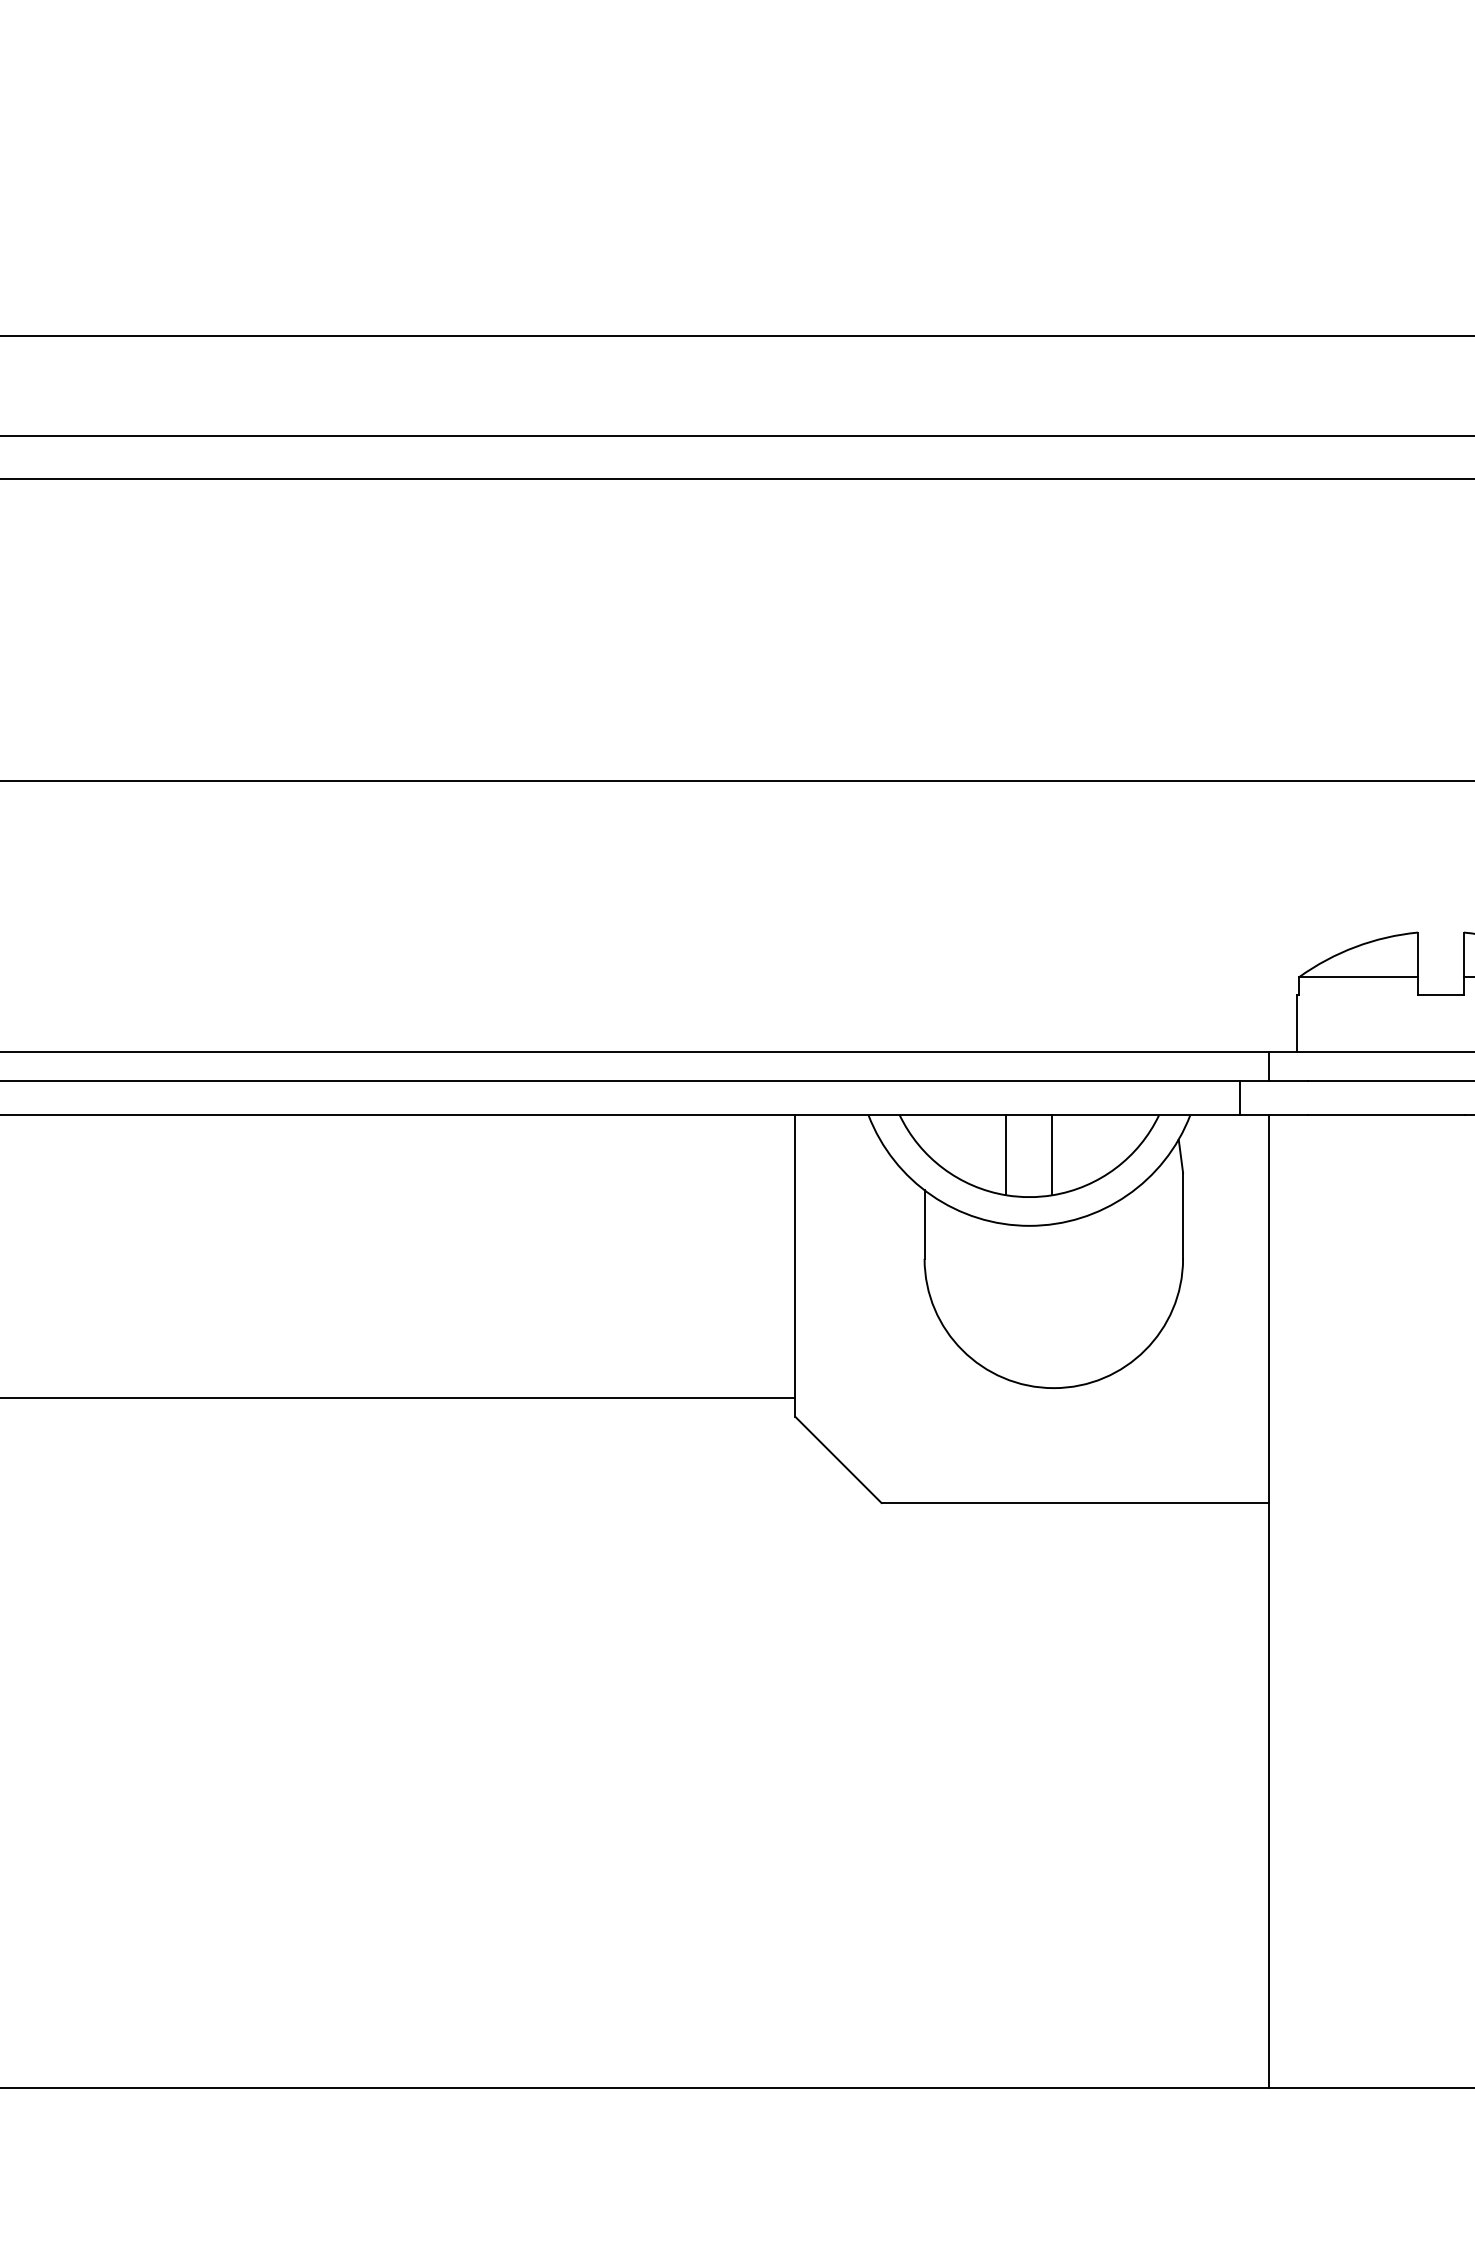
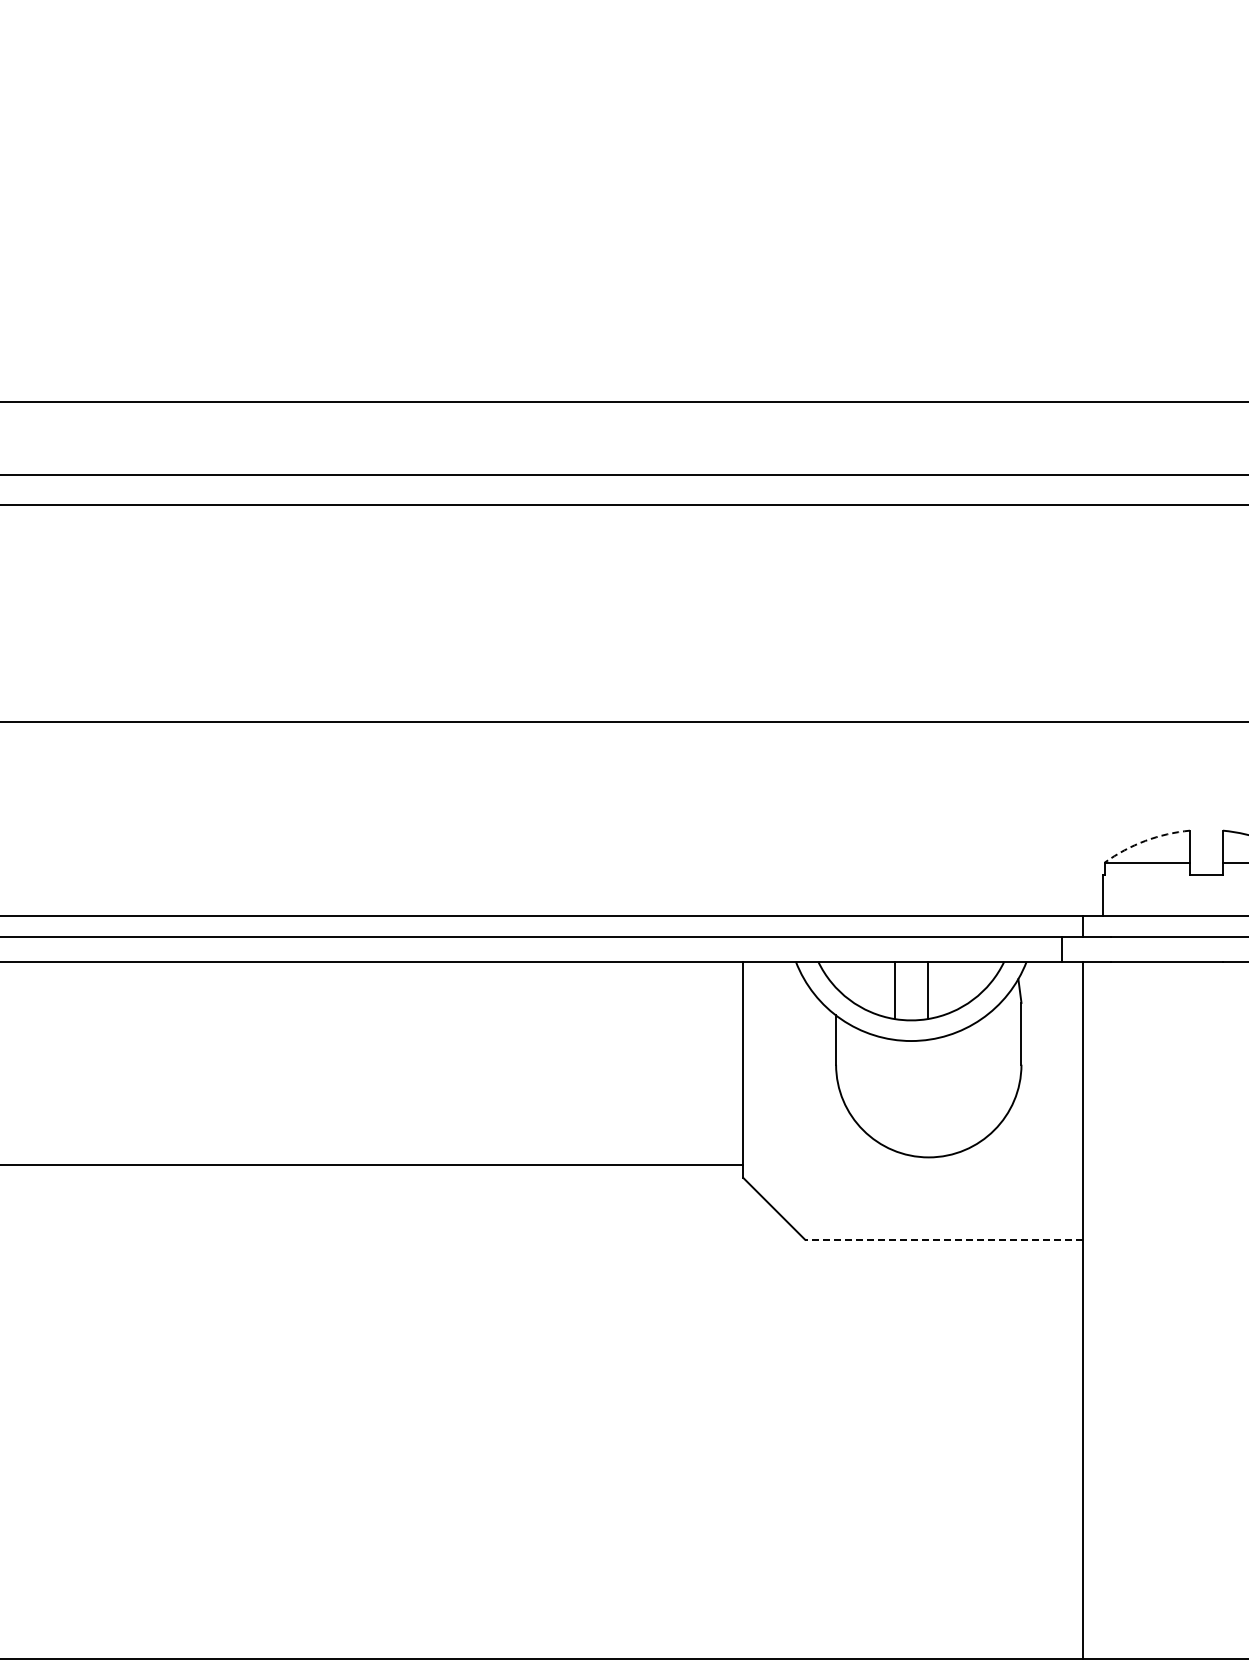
arc: (1355, 946) -> (1145, 840), solid -> dashed
line: (1075, 1502) -> (944, 1239), solid -> dashed

